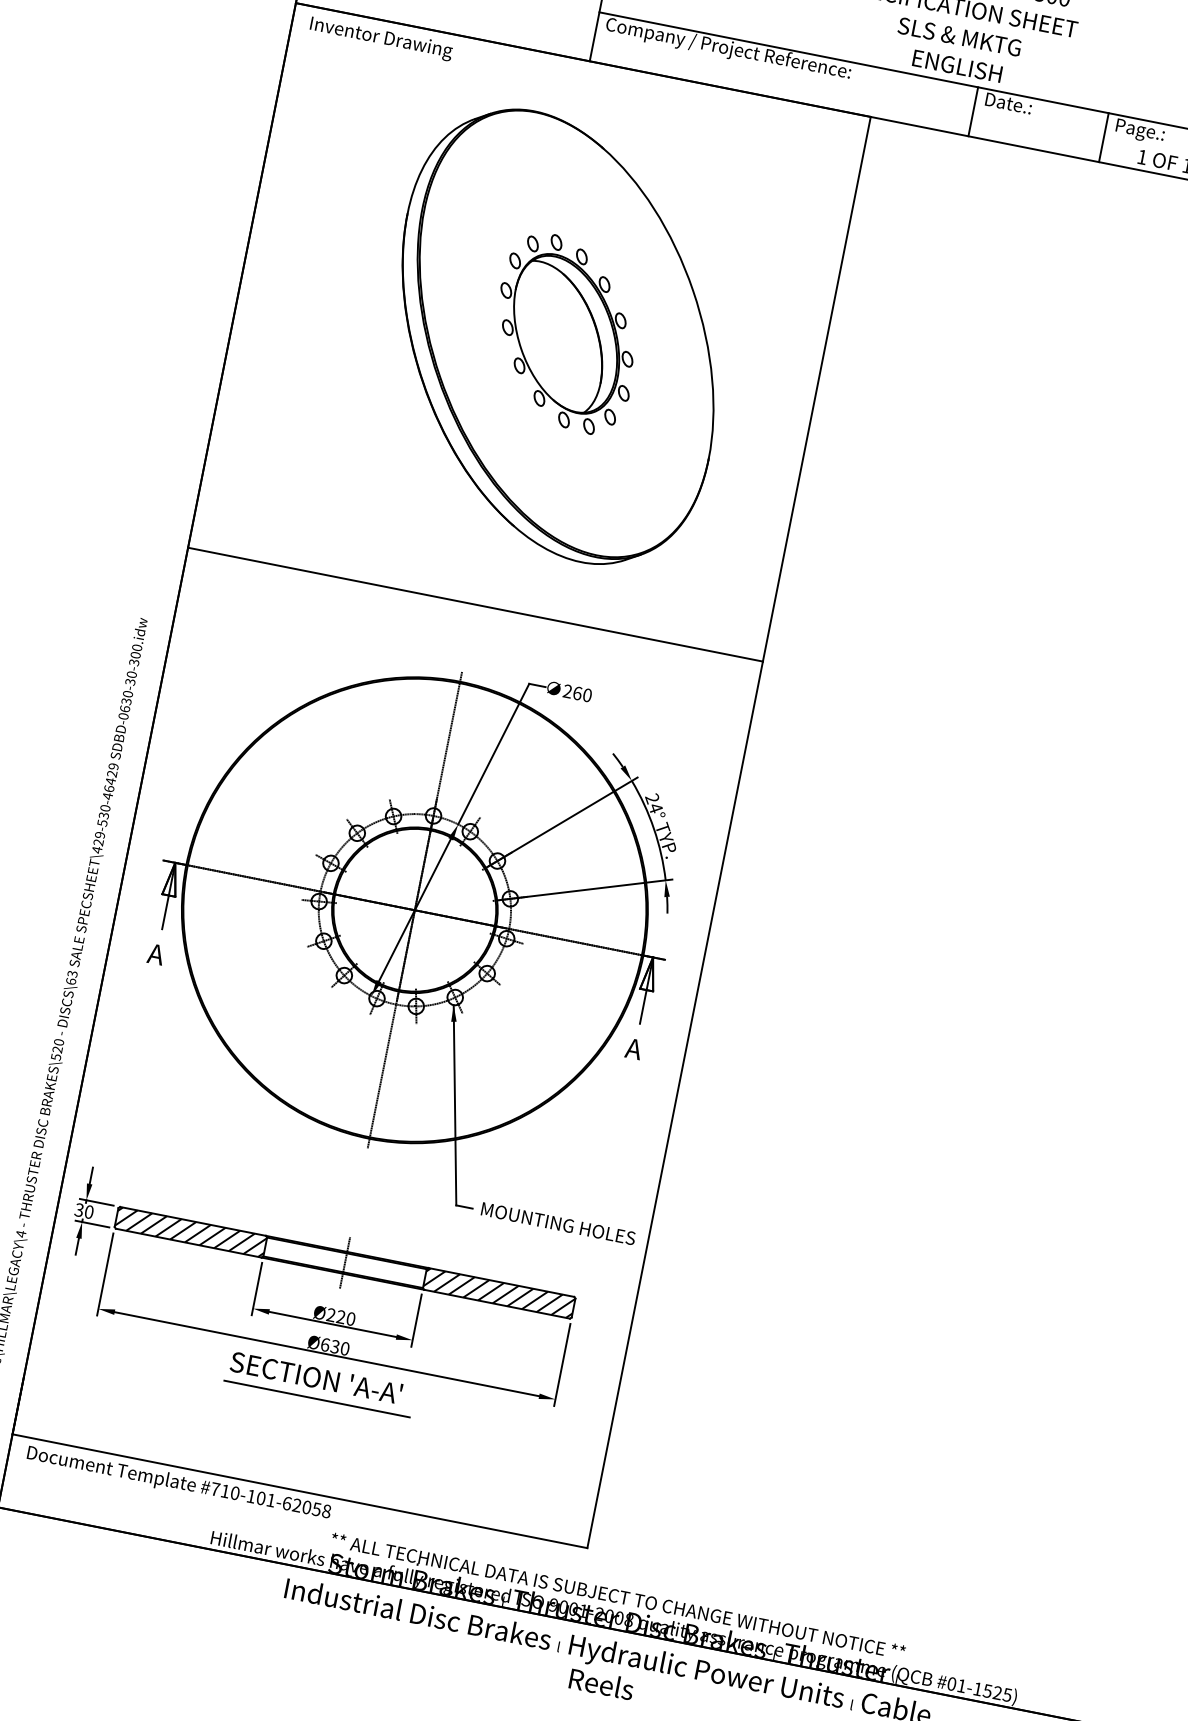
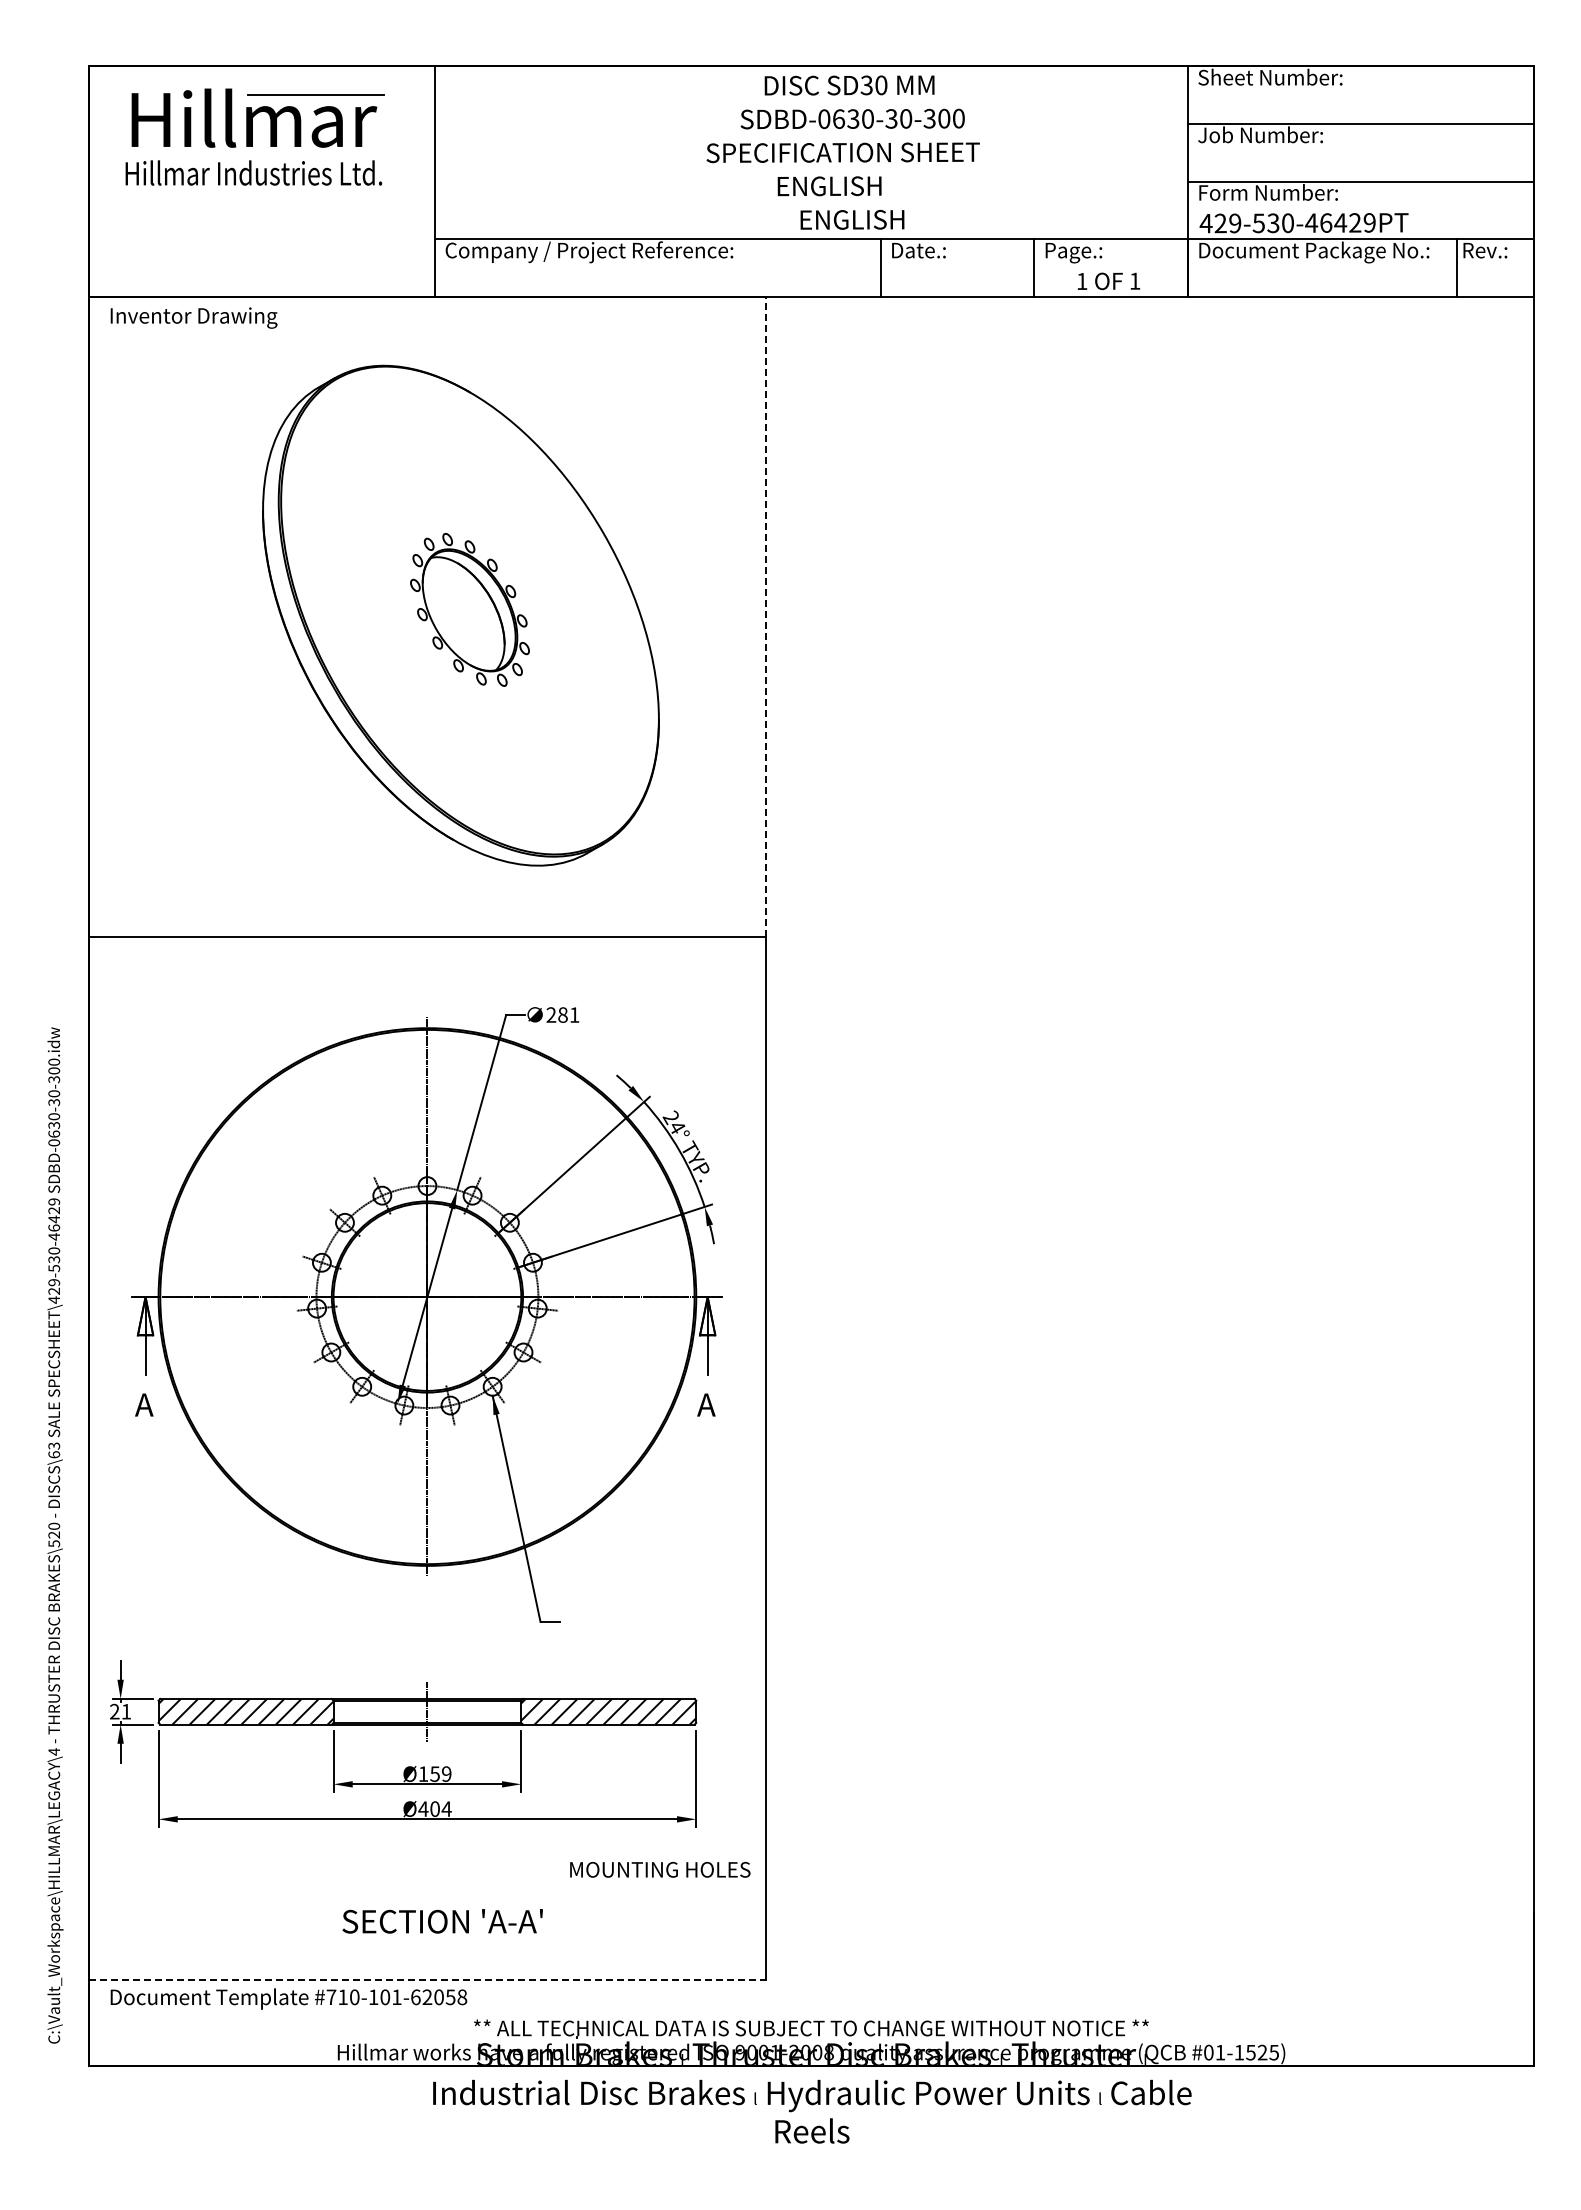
text: (959, 37) -> (848, 186), SLS & MKTG -> ENGLISH
part: (566, 332) -> (469, 609), size x0.7
line: (816, 388) -> (765, 616), solid -> dashed
text: (582, 693) -> (568, 1014), 260 -> 281
text: (84, 1210) -> (120, 1711), 30 -> 21
text: (558, 1223) -> (660, 1869), moved
text: (340, 1316) -> (434, 1773), Ø220 -> Ø159
text: (334, 1346) -> (434, 1808), Ø630 -> Ø404
text: (316, 1377) -> (442, 1921), moved
line: (317, 1399) -> (426, 1872), removed
line: (300, 1491) -> (428, 1980), solid -> dashed

